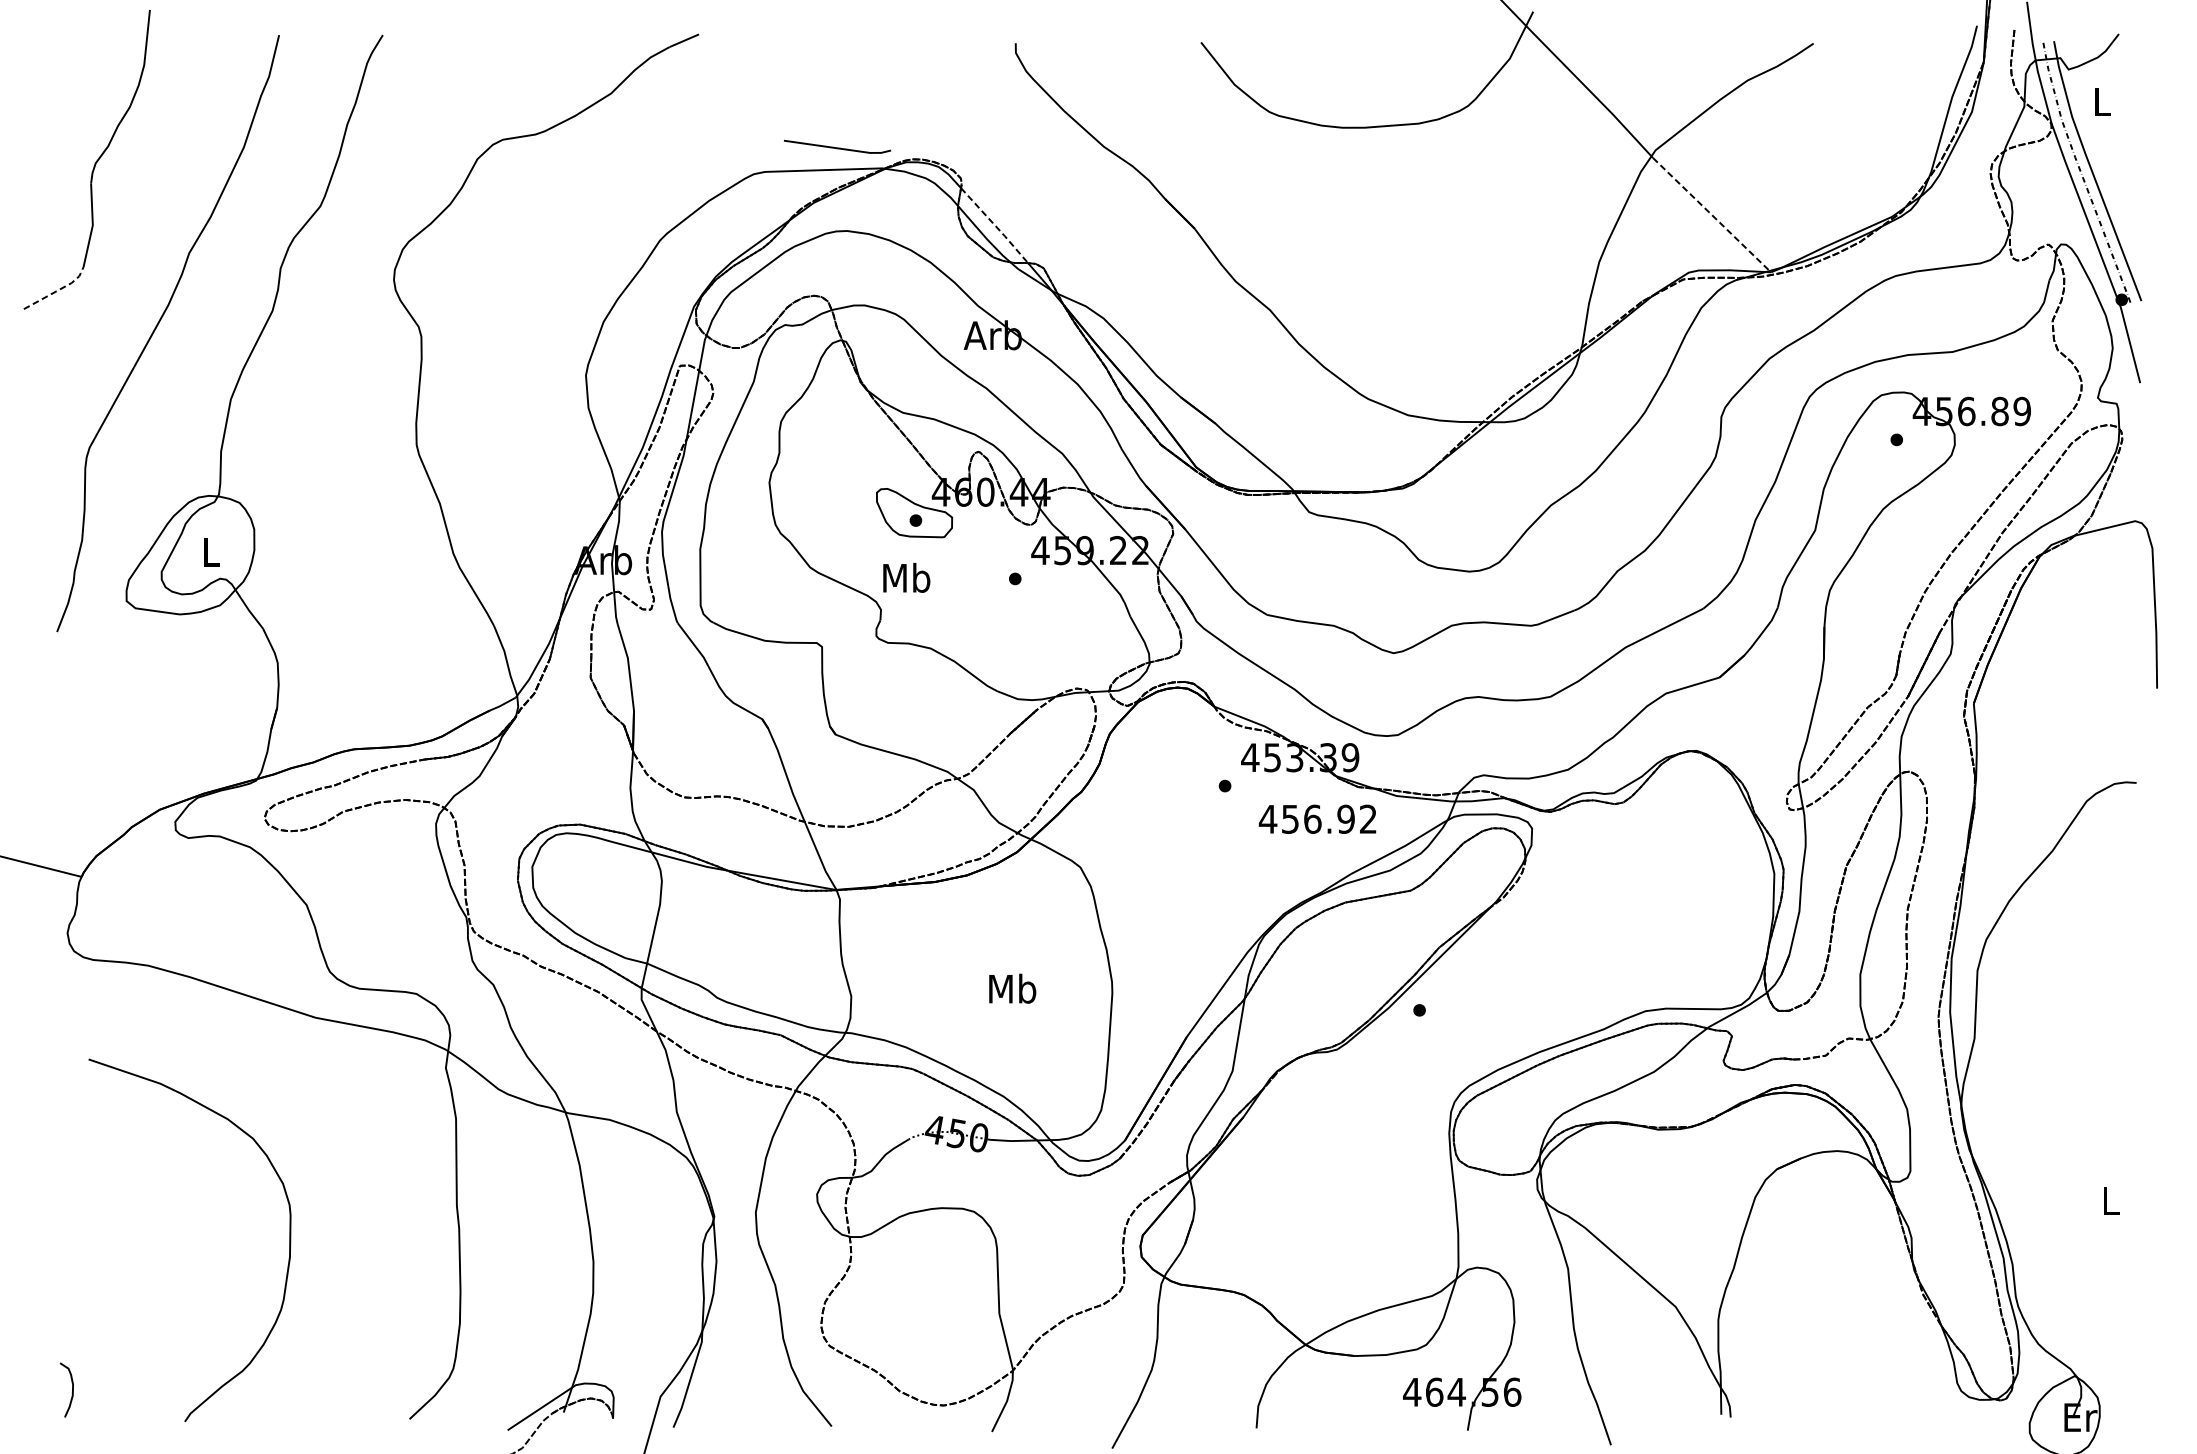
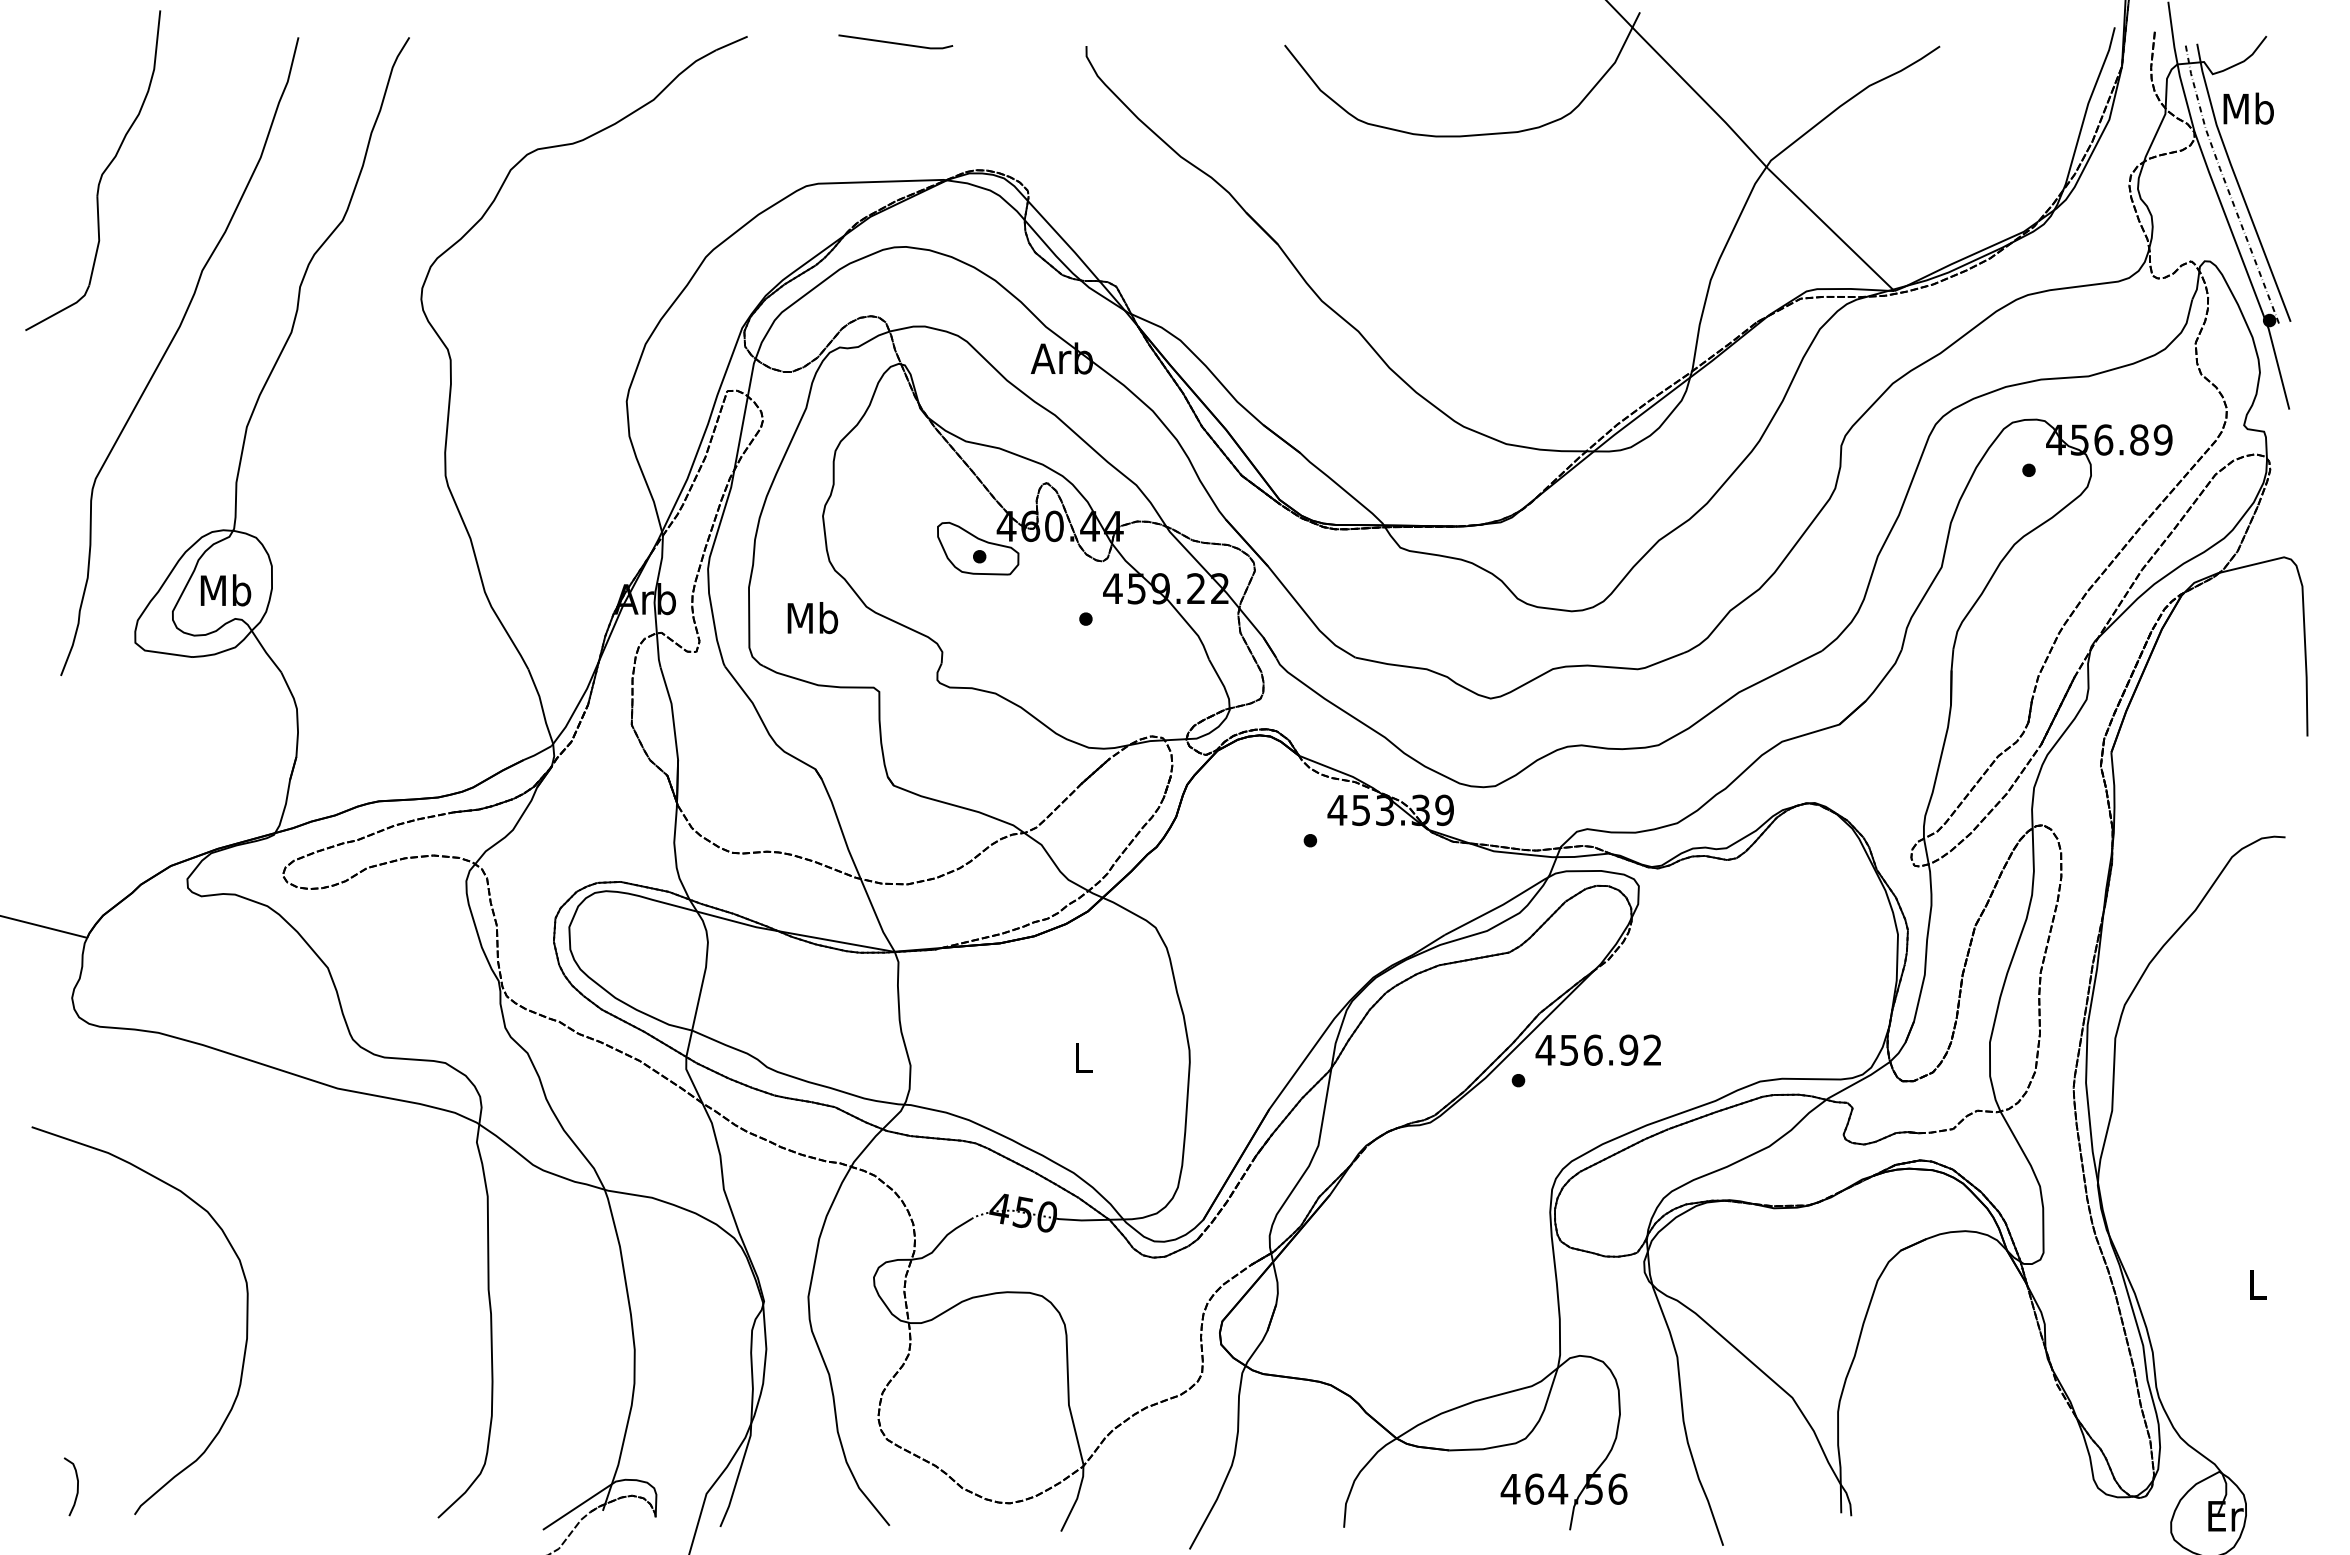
text: (2102, 101) -> (2248, 108), L -> Mb
line: (837, 147) -> (895, 42), moved
line: (1712, 214) -> (1831, 229), dashed -> solid
line: (995, 225) -> (1064, 241), dashed -> solid
line: (57, 290) -> (61, 310), dashed -> solid
text: (210, 552) -> (225, 590), L -> Mb
text: (906, 578) -> (812, 618), moved
text: (1316, 818) -> (1597, 1049), moved
text: (1012, 988) -> (1083, 1057), Mb -> L
curve: (289, 1240) -> (246, 1320), moved

